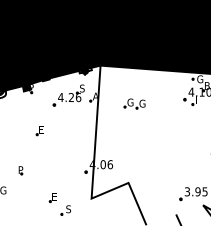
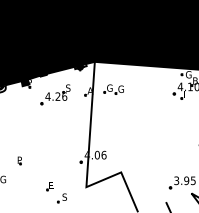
part: (68, 95) -> (55, 94), moved
part: (134, 103) -> (113, 89), moved
part: (39, 131) -> (37, 123), removed

